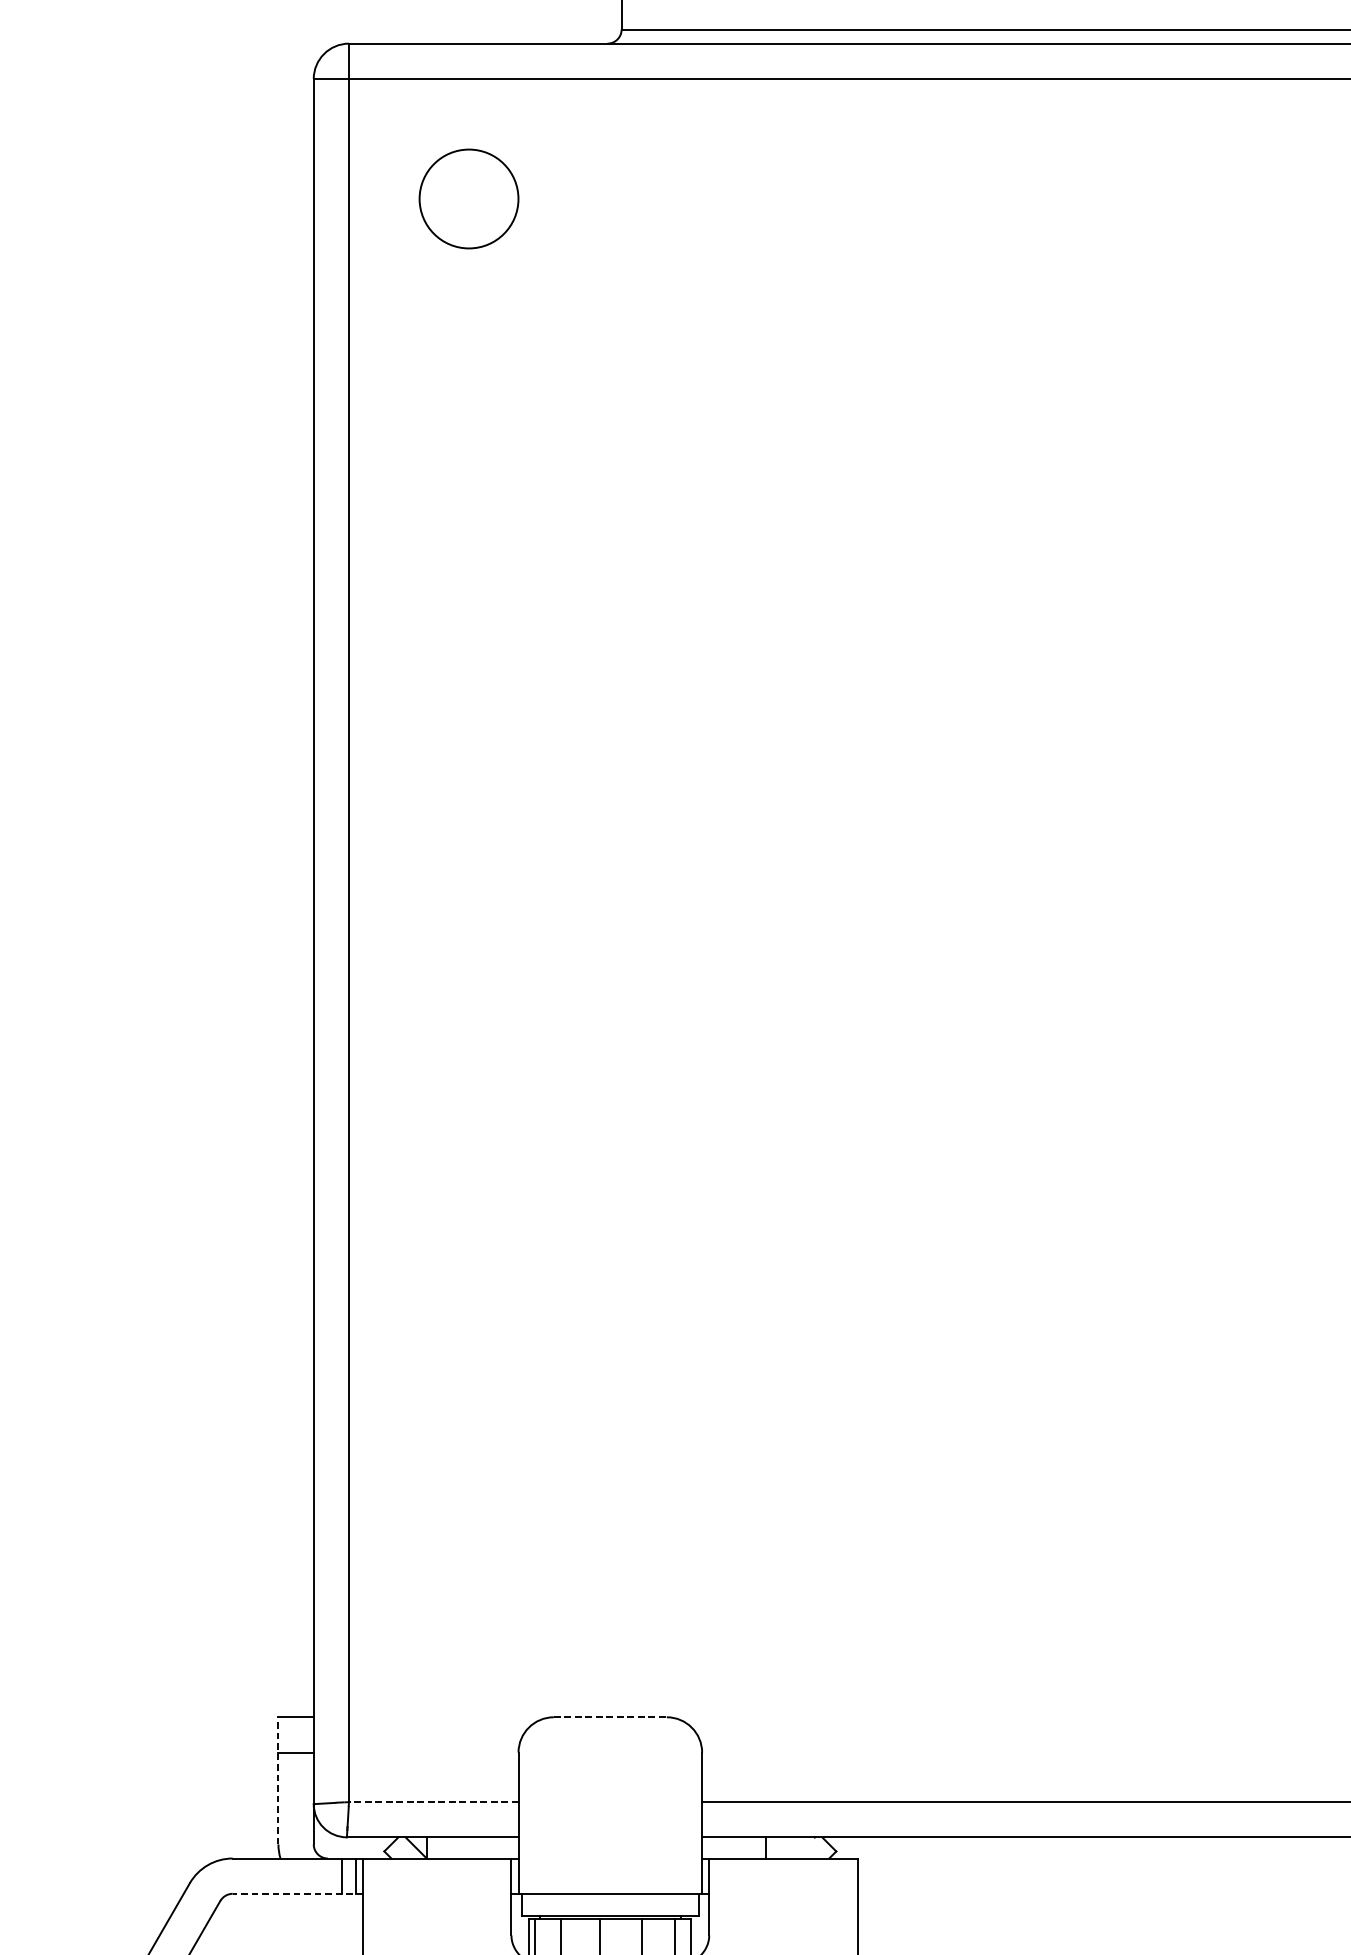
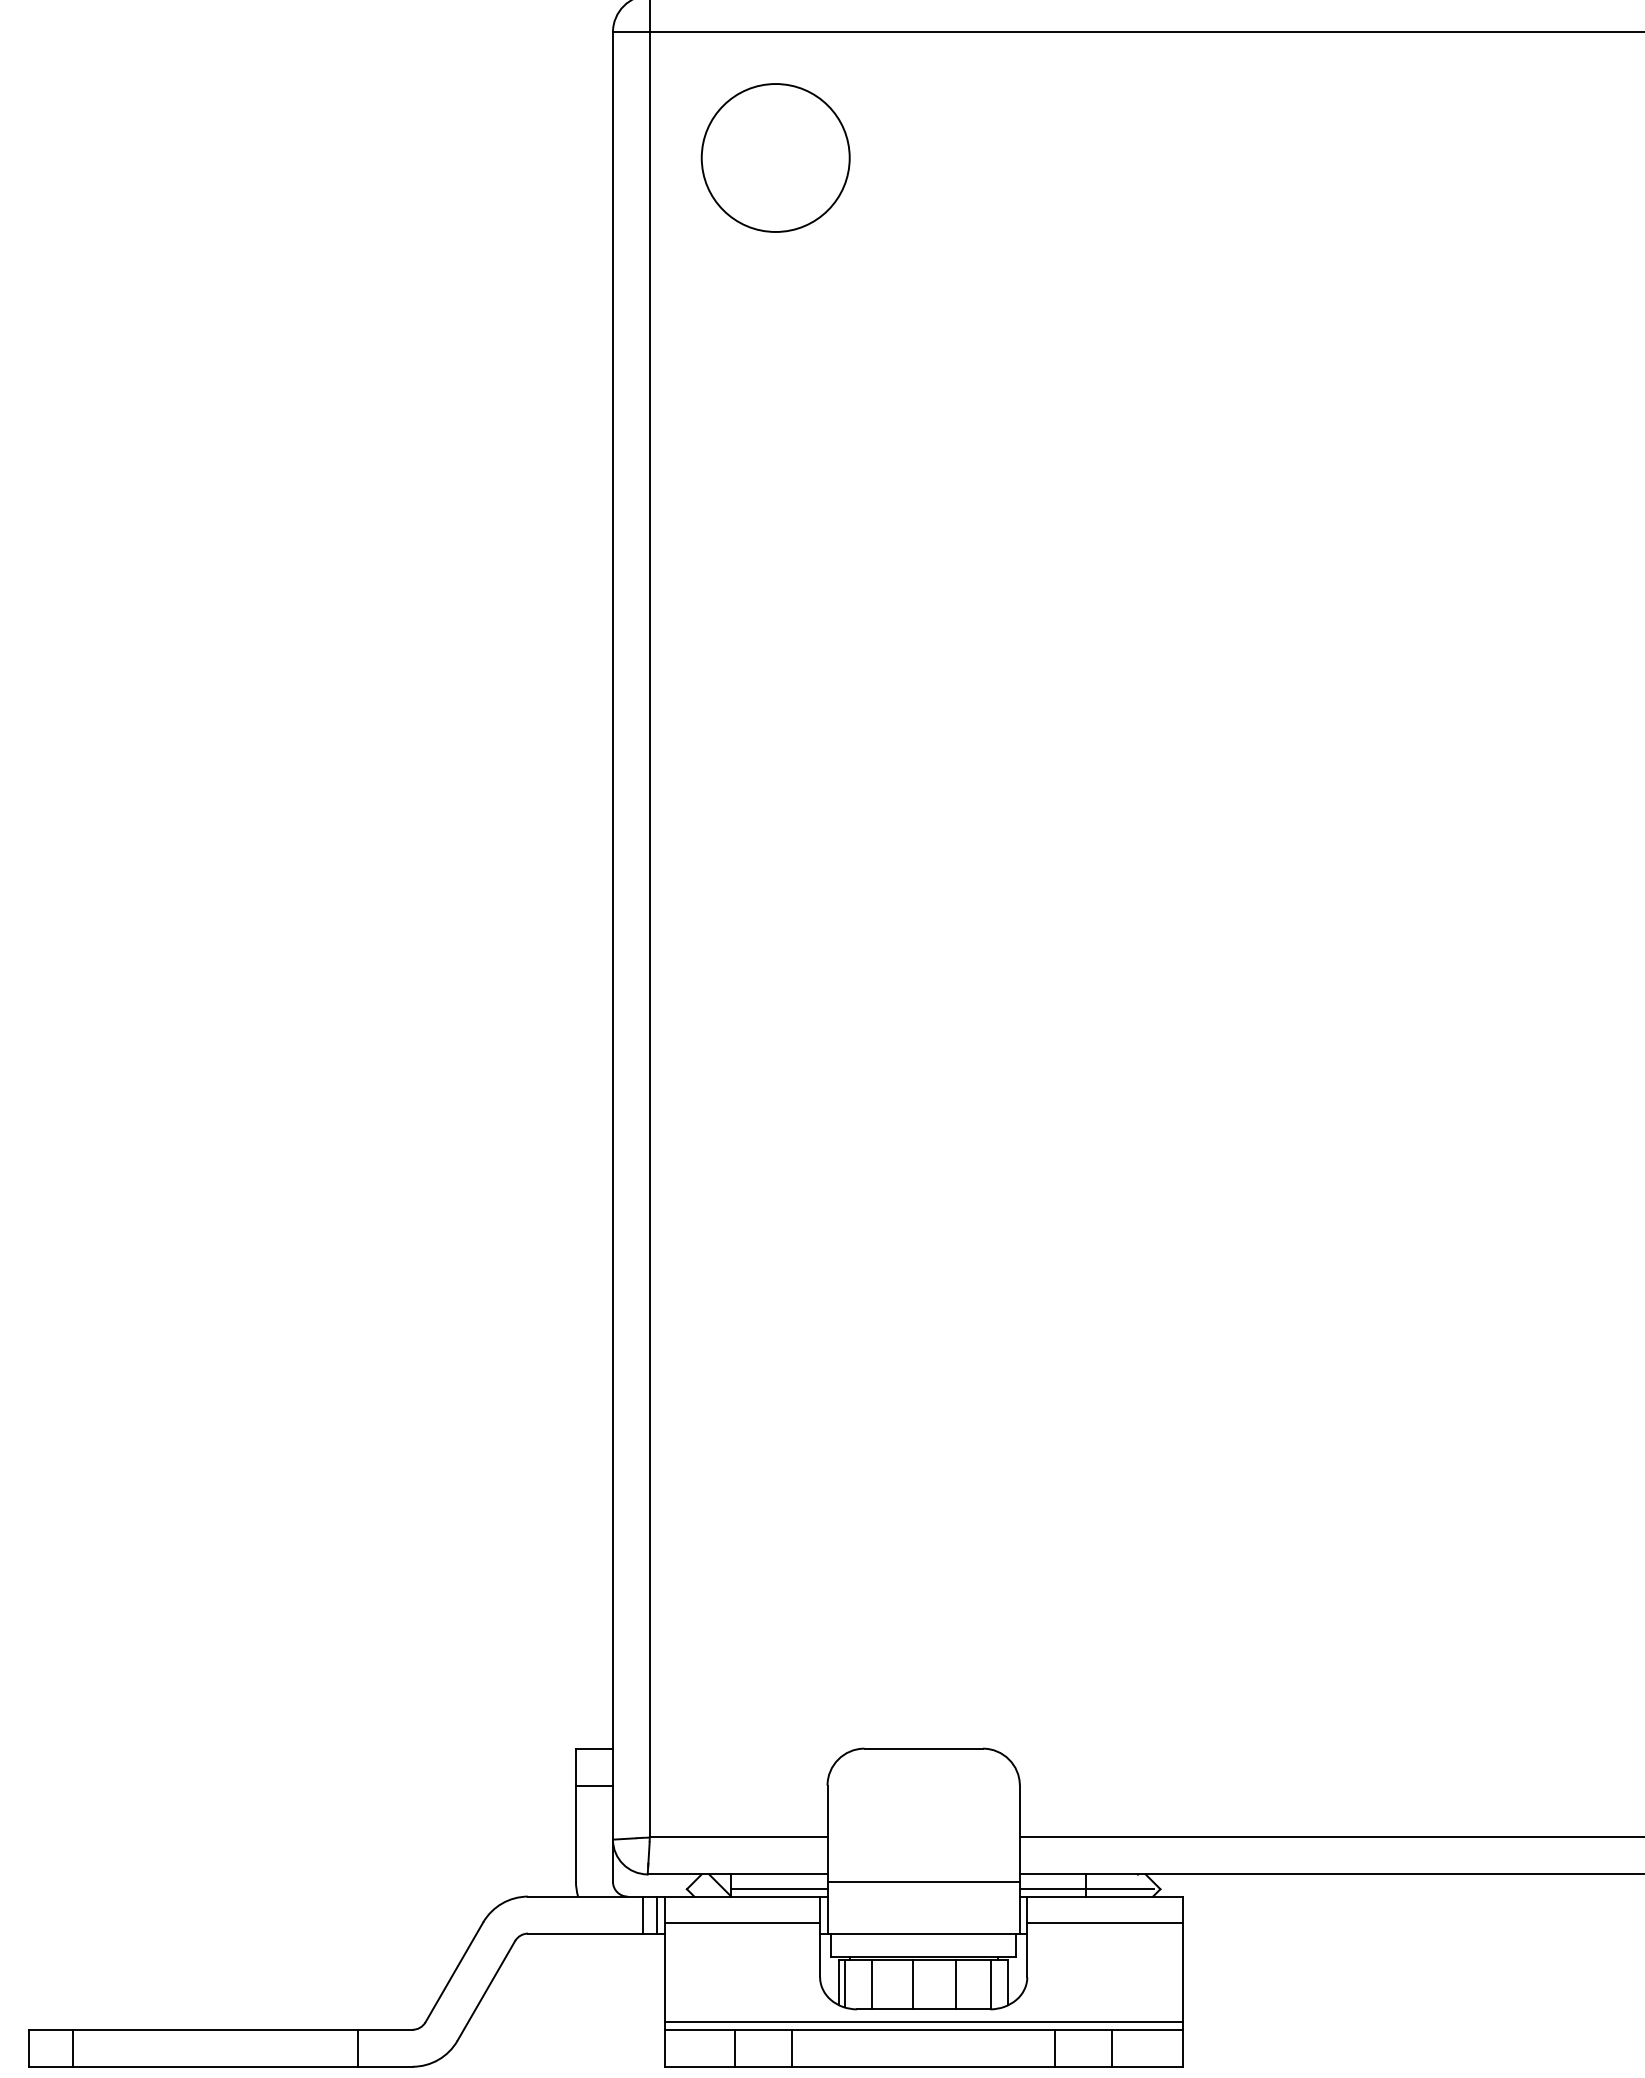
circle: (468, 198) -> (775, 157), size x1.43
line: (611, 1717) -> (924, 1748), dashed -> solid
line: (277, 1781) -> (575, 1815), dashed -> solid
line: (433, 1802) -> (738, 1837), dashed -> solid
line: (610, 1844) -> (923, 1881), added
line: (472, 1851) -> (779, 1889), added
line: (765, 1851) -> (1086, 1889), added
line: (437, 1883) -> (742, 1922), added
line: (782, 1883) -> (1104, 1922), added
line: (297, 1893) -> (595, 1933), dashed -> solid

